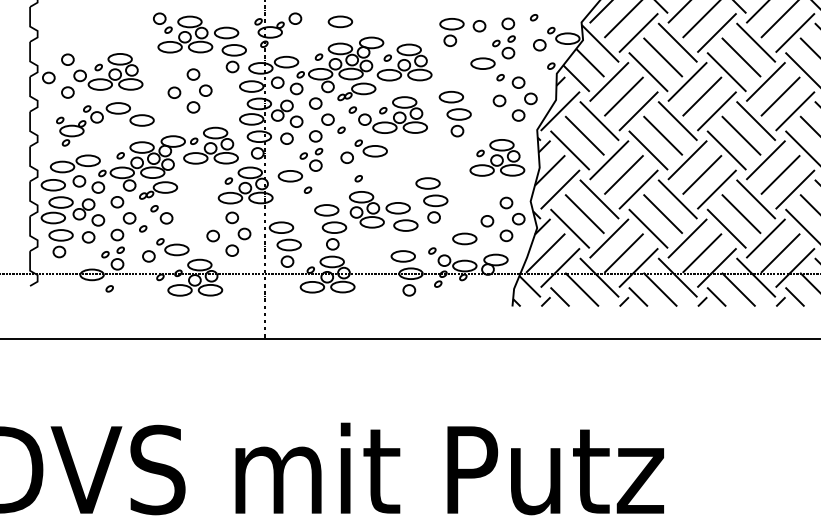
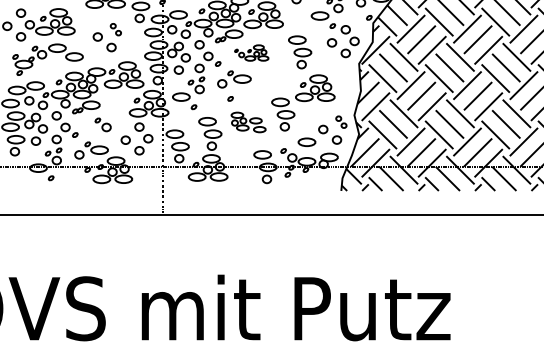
part: (199, 82) -> (115, 29), size x0.6
part: (387, 114) -> (251, 52), size x0.6
part: (497, 157) -> (315, 87), moved
part: (512, 210) -> (341, 121), size x0.6
part: (383, 211) -> (248, 122), size x0.7
part: (161, 214) -> (102, 124), moved

